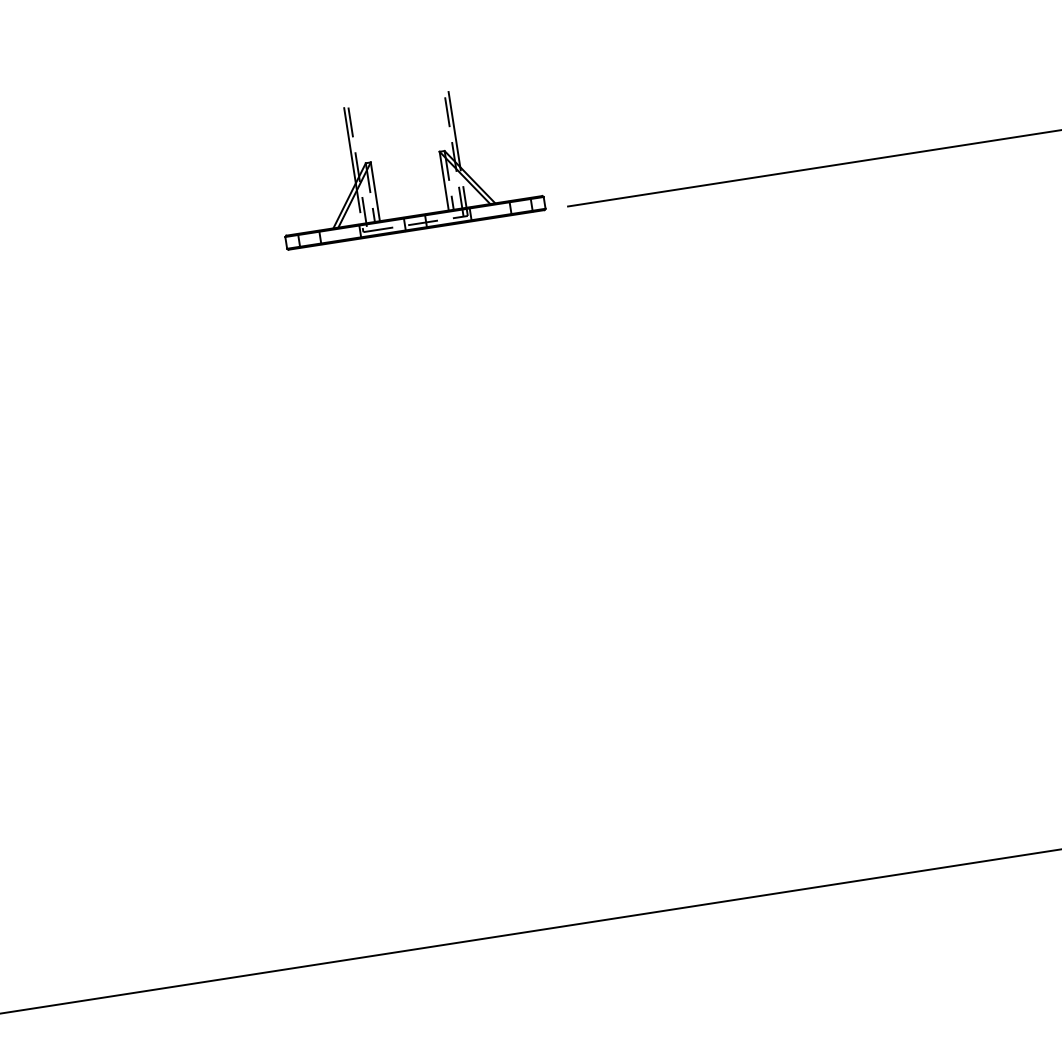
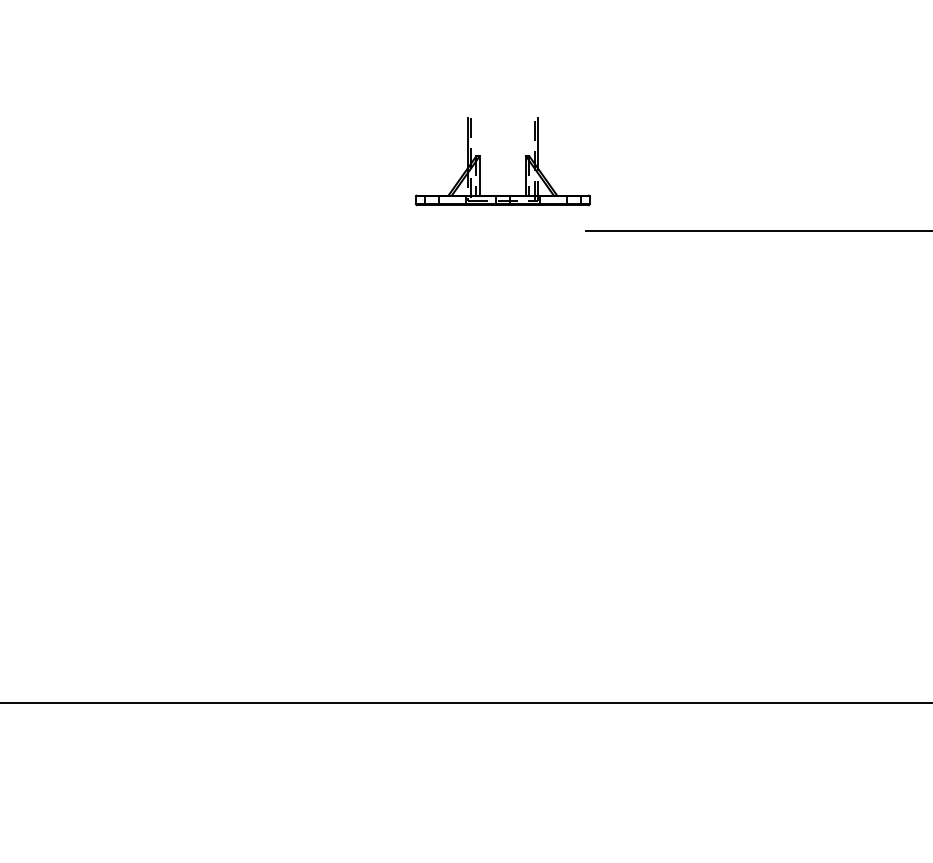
part: (373, 170) -> (480, 161), moved

